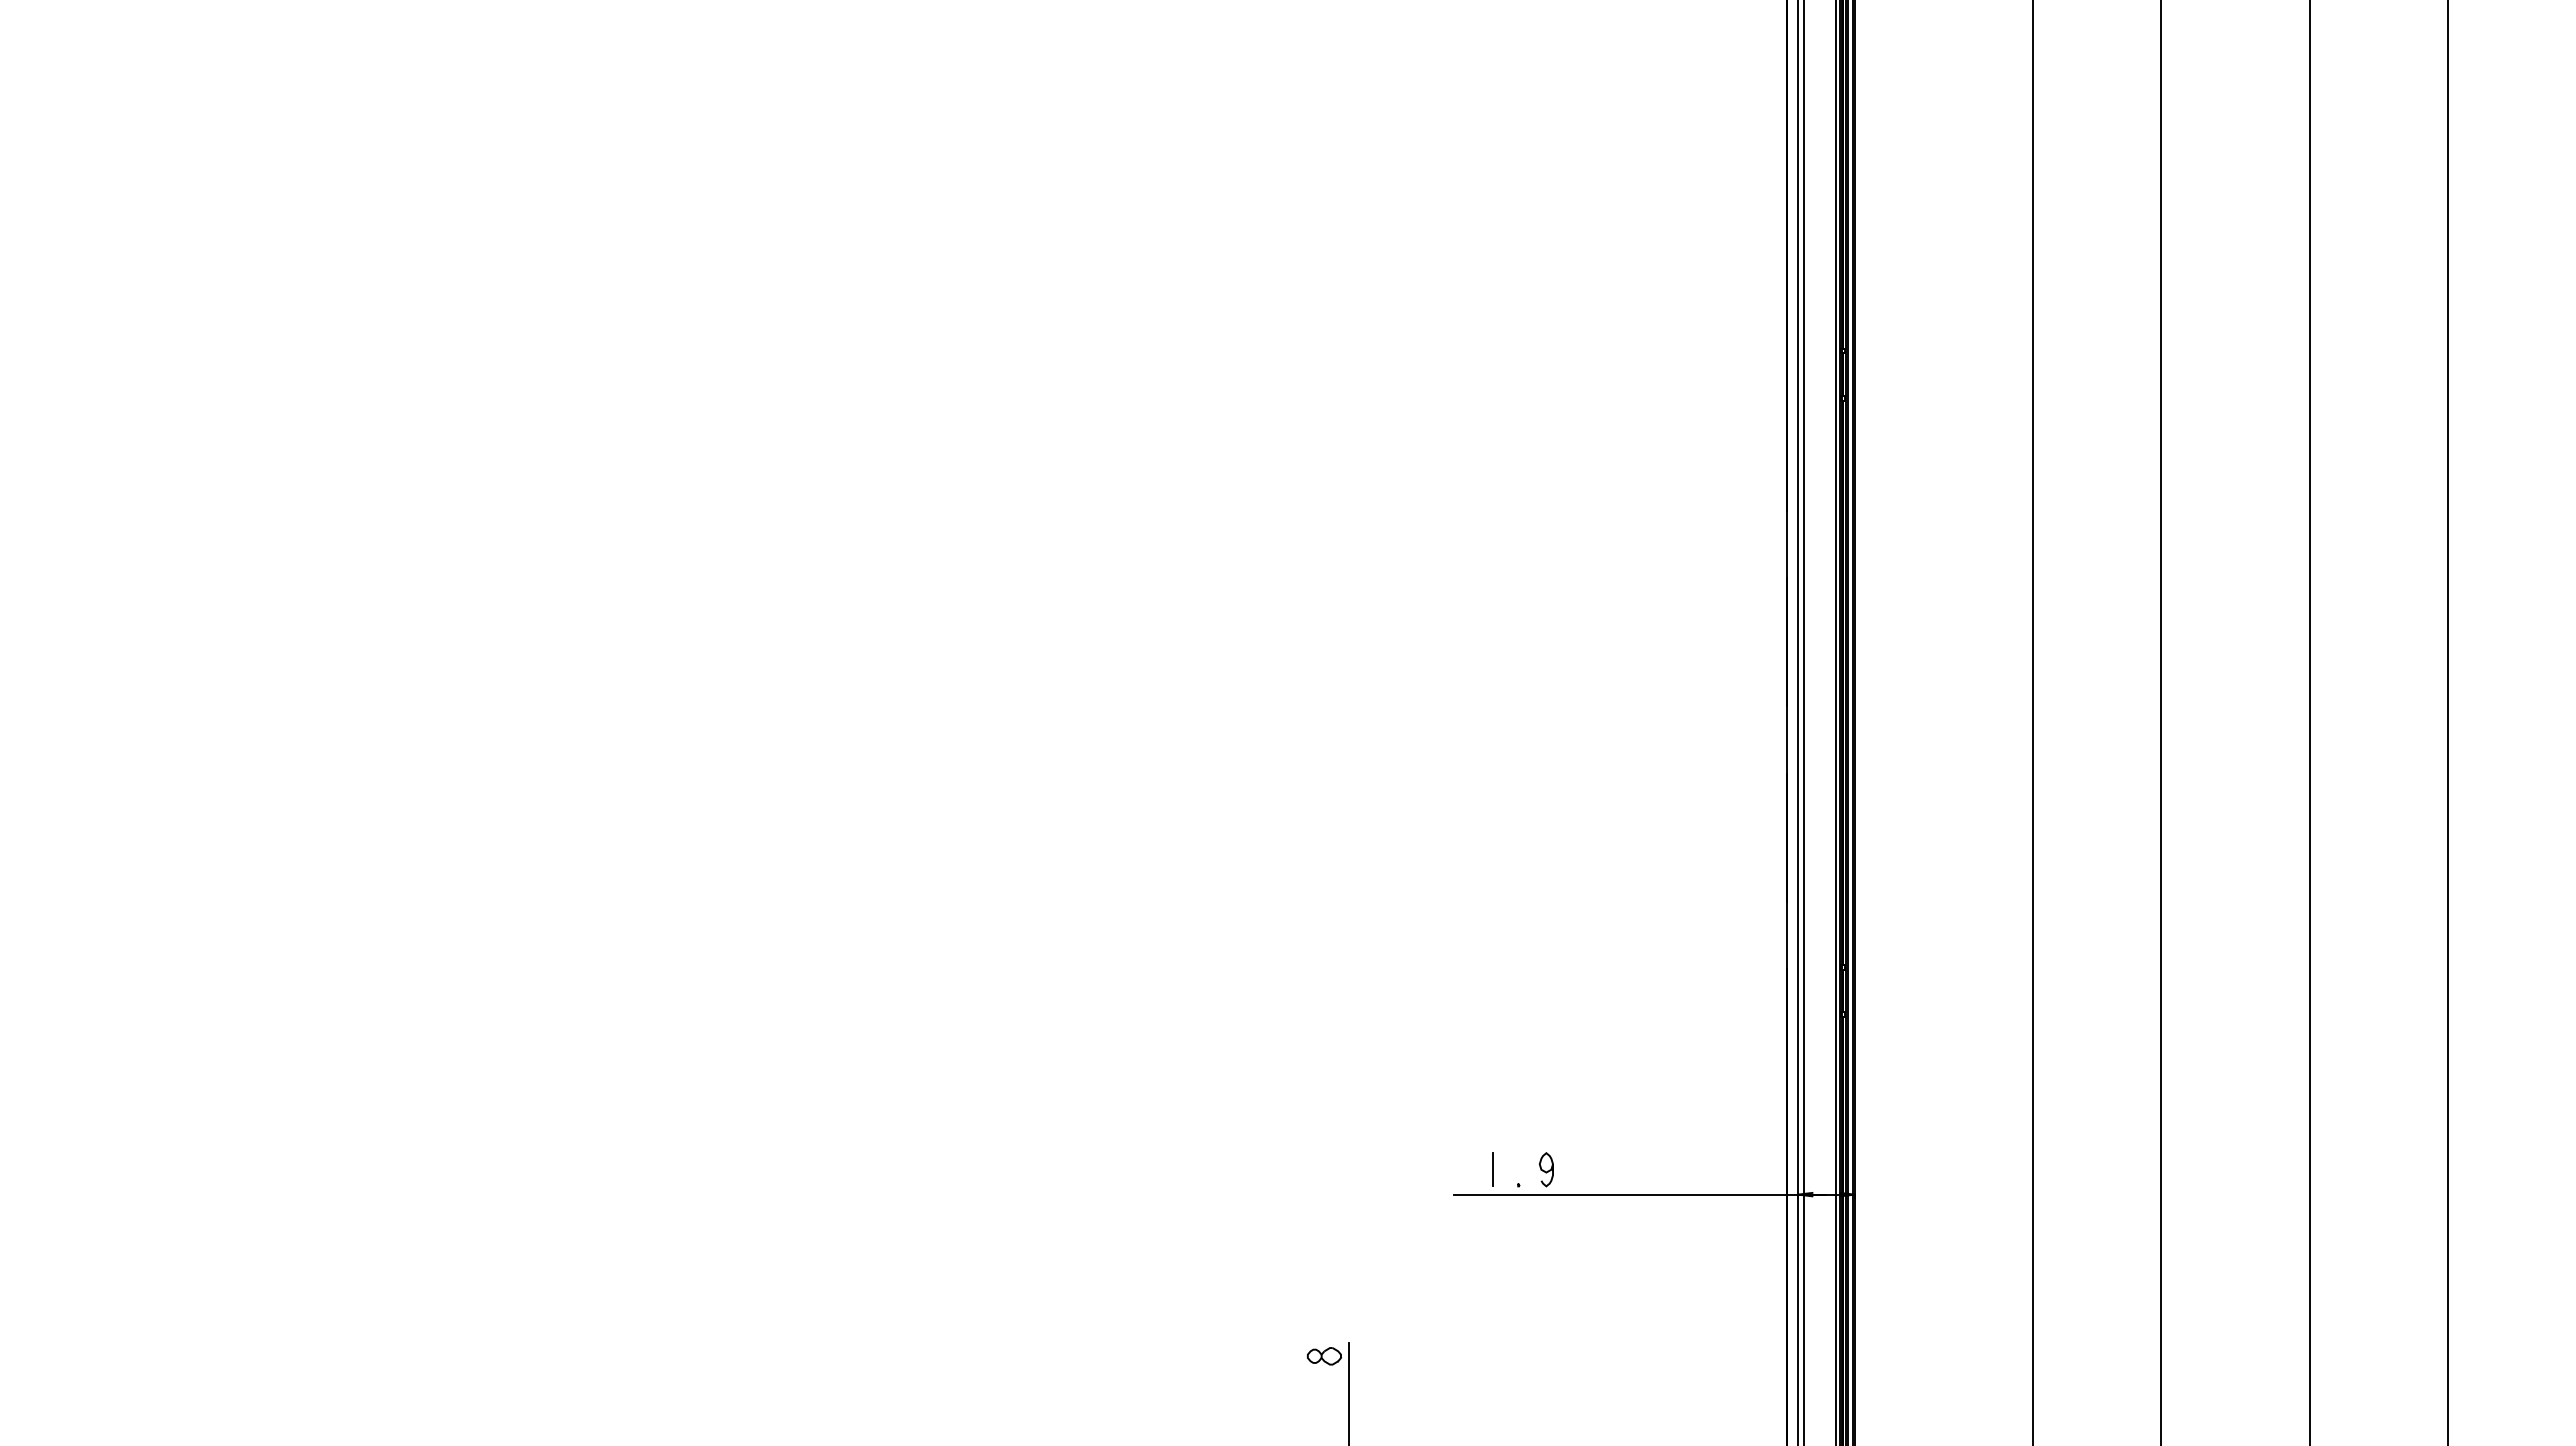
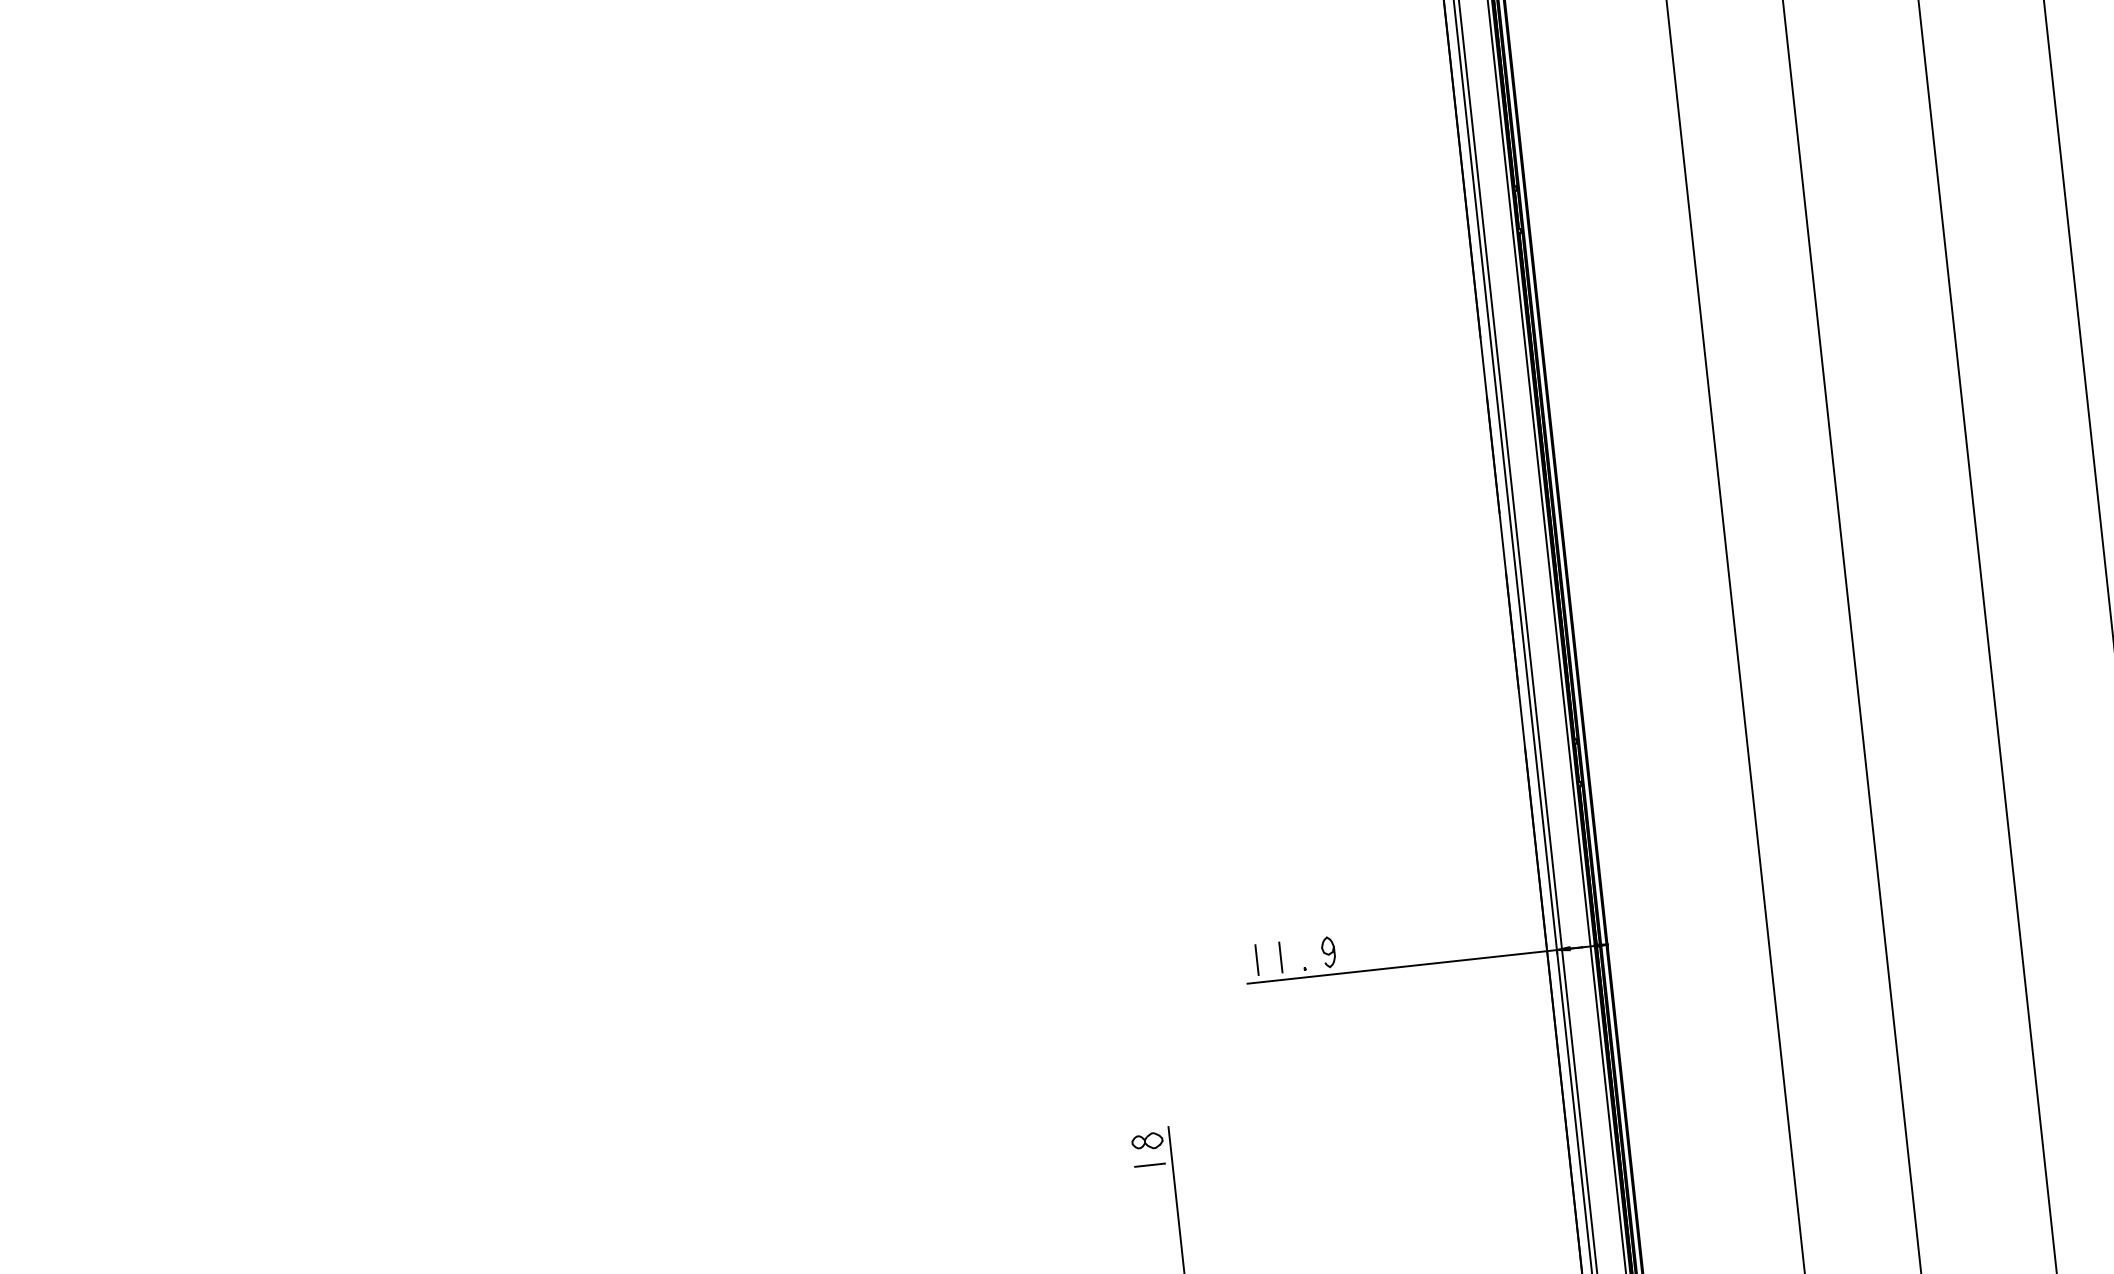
line: (1466, 1169) -> (1256, 959), added
line: (1324, 1382) -> (1150, 1164), added

